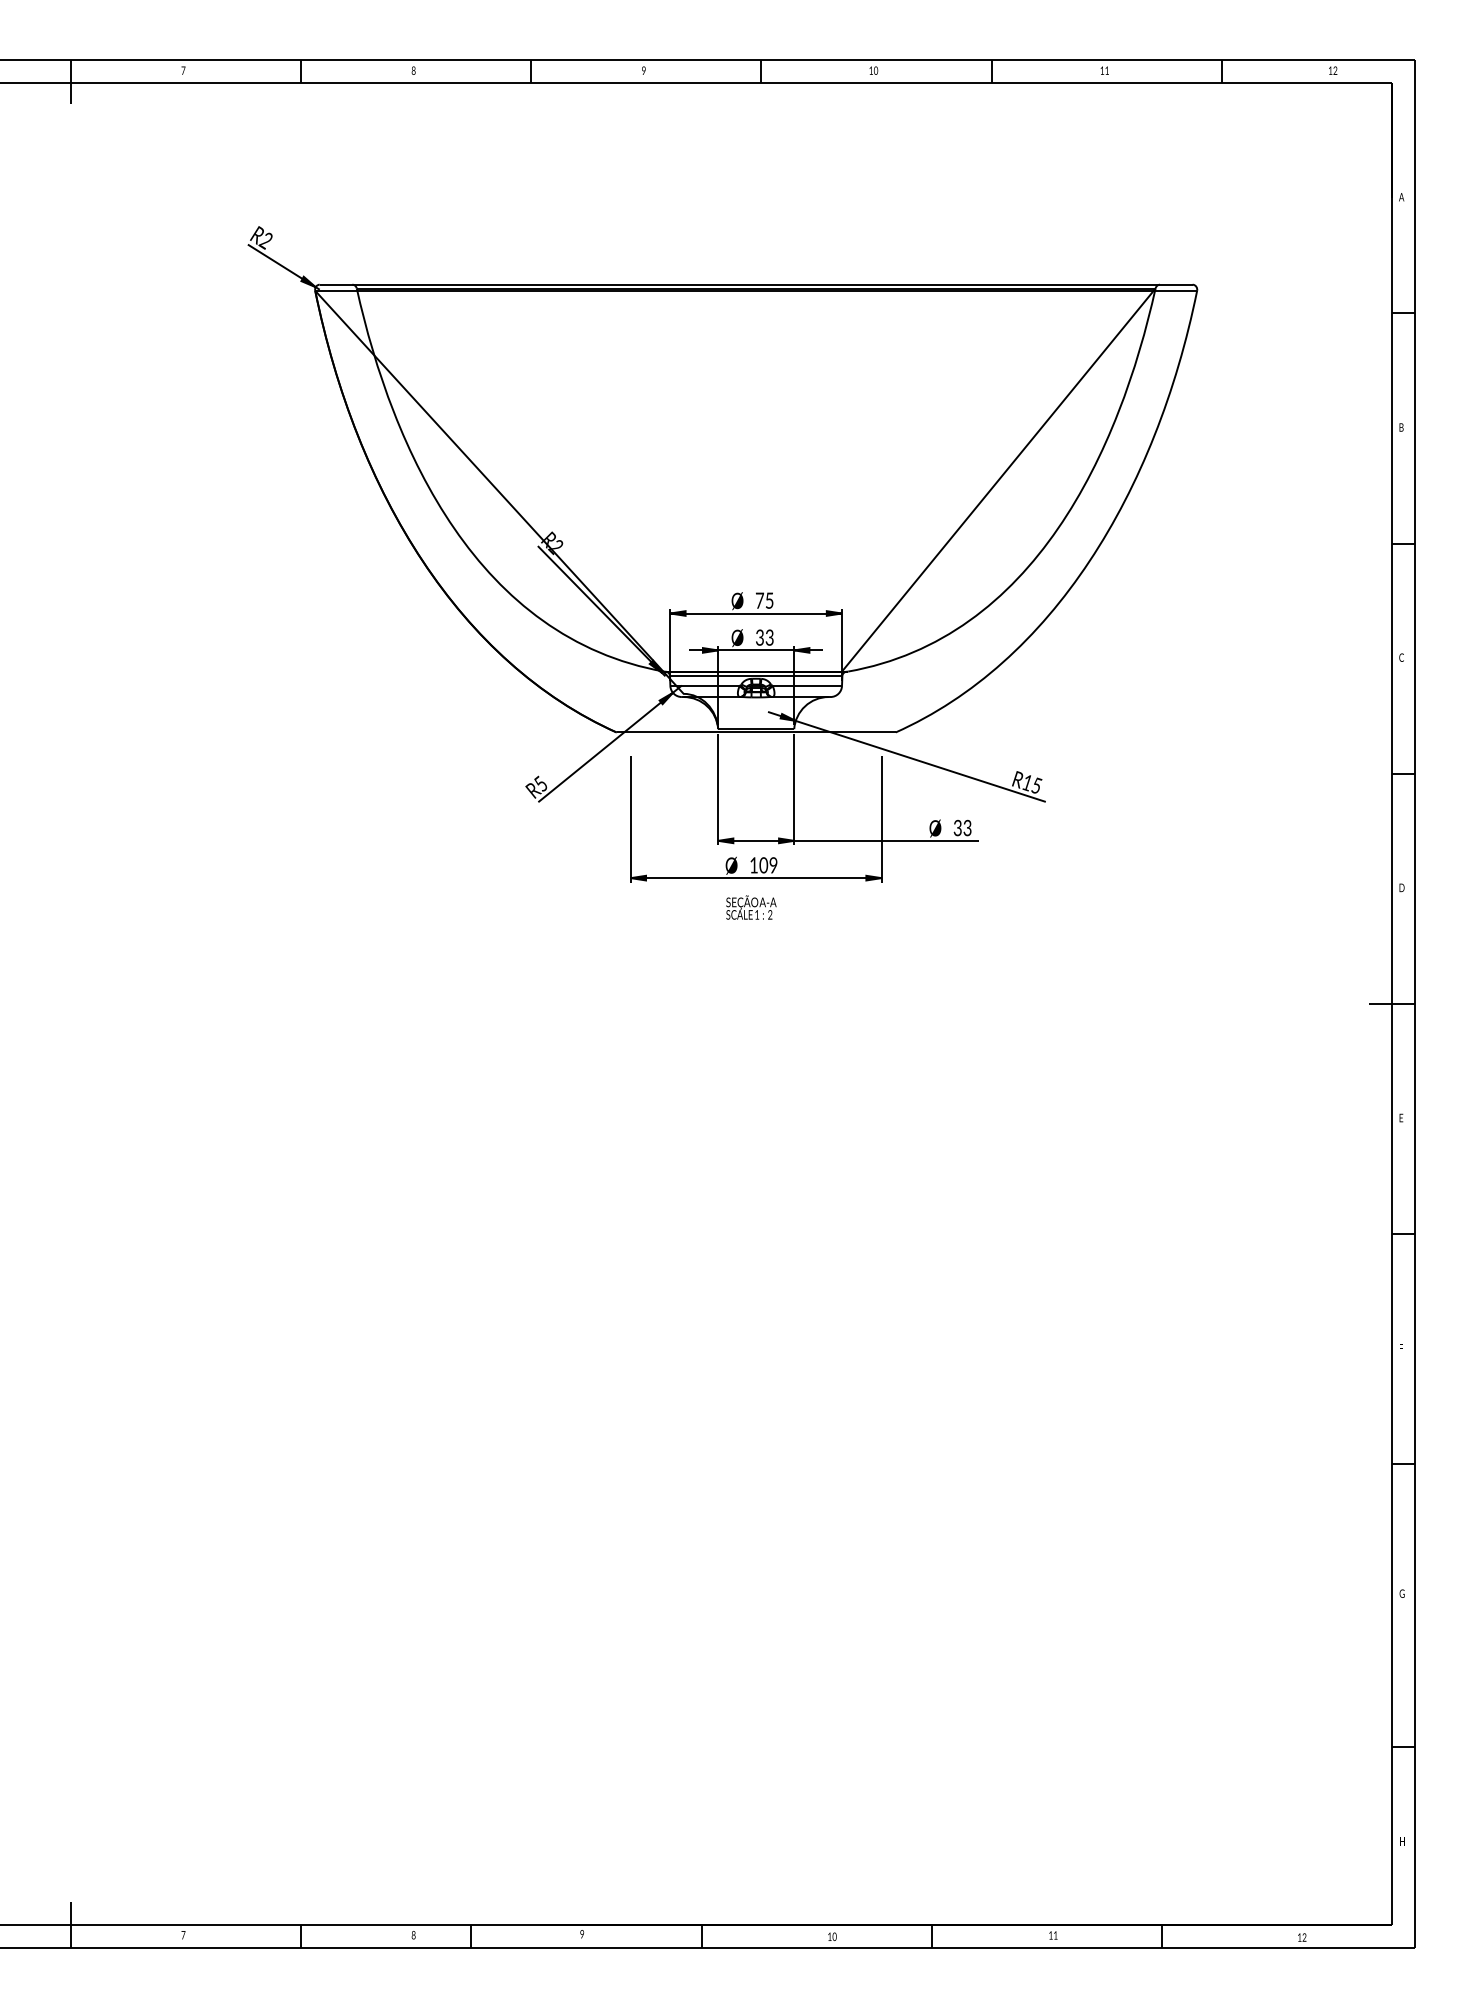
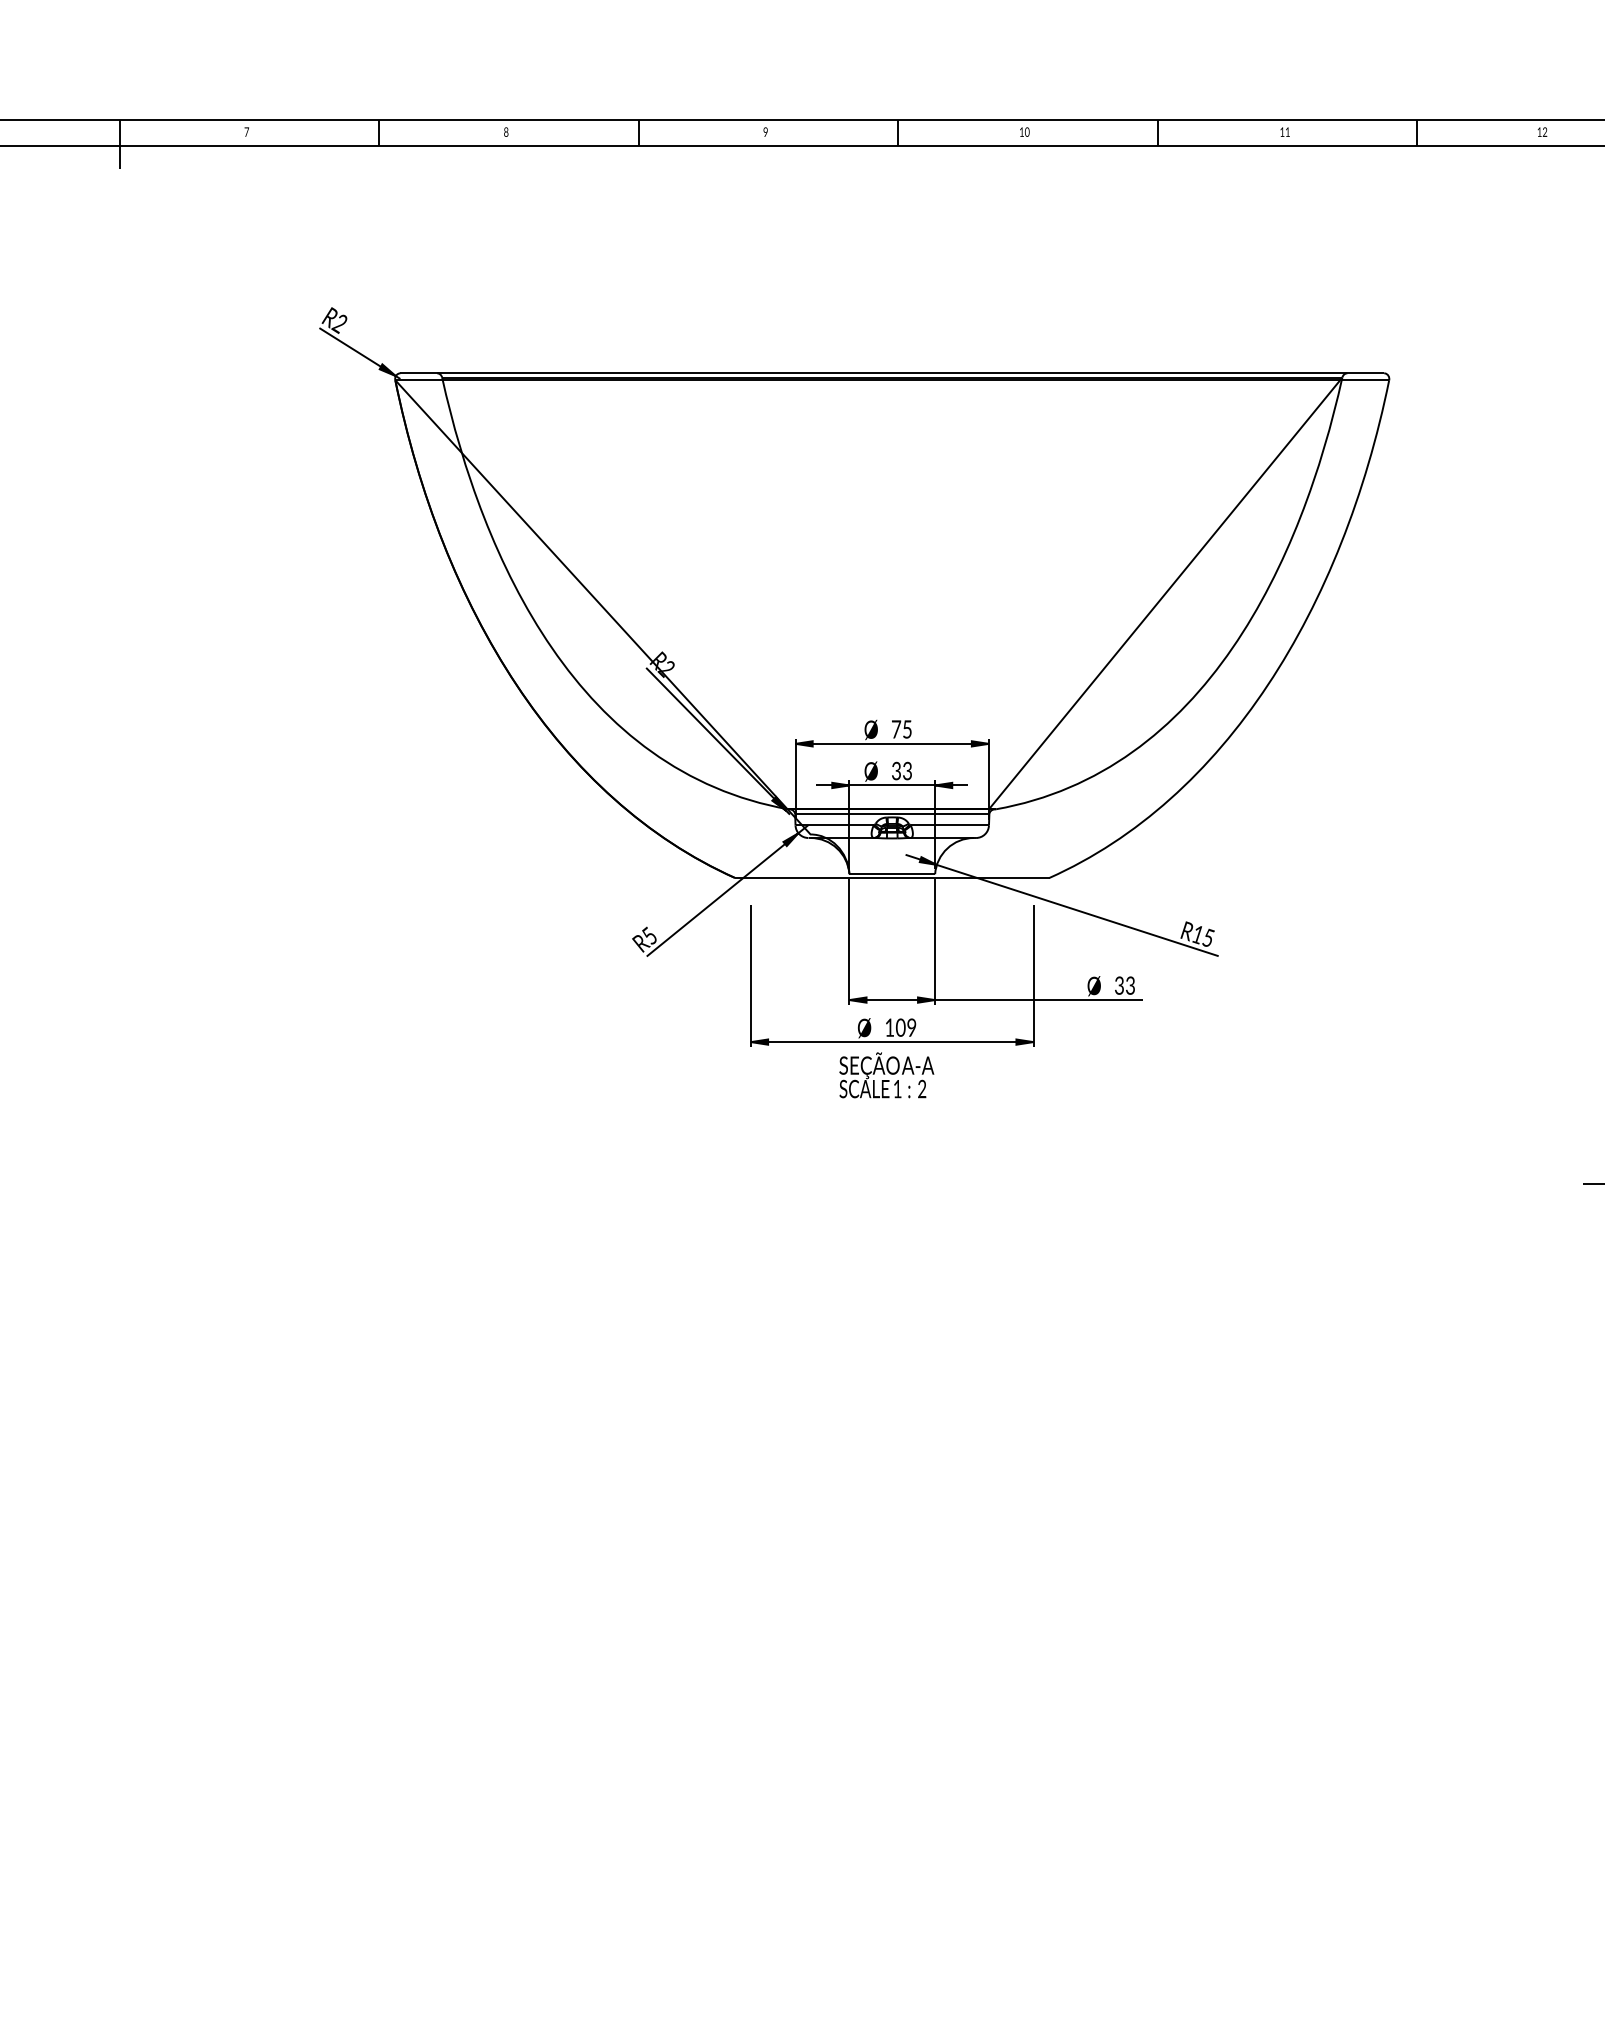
part: (751, 907) -> (886, 1075), size x1.67

